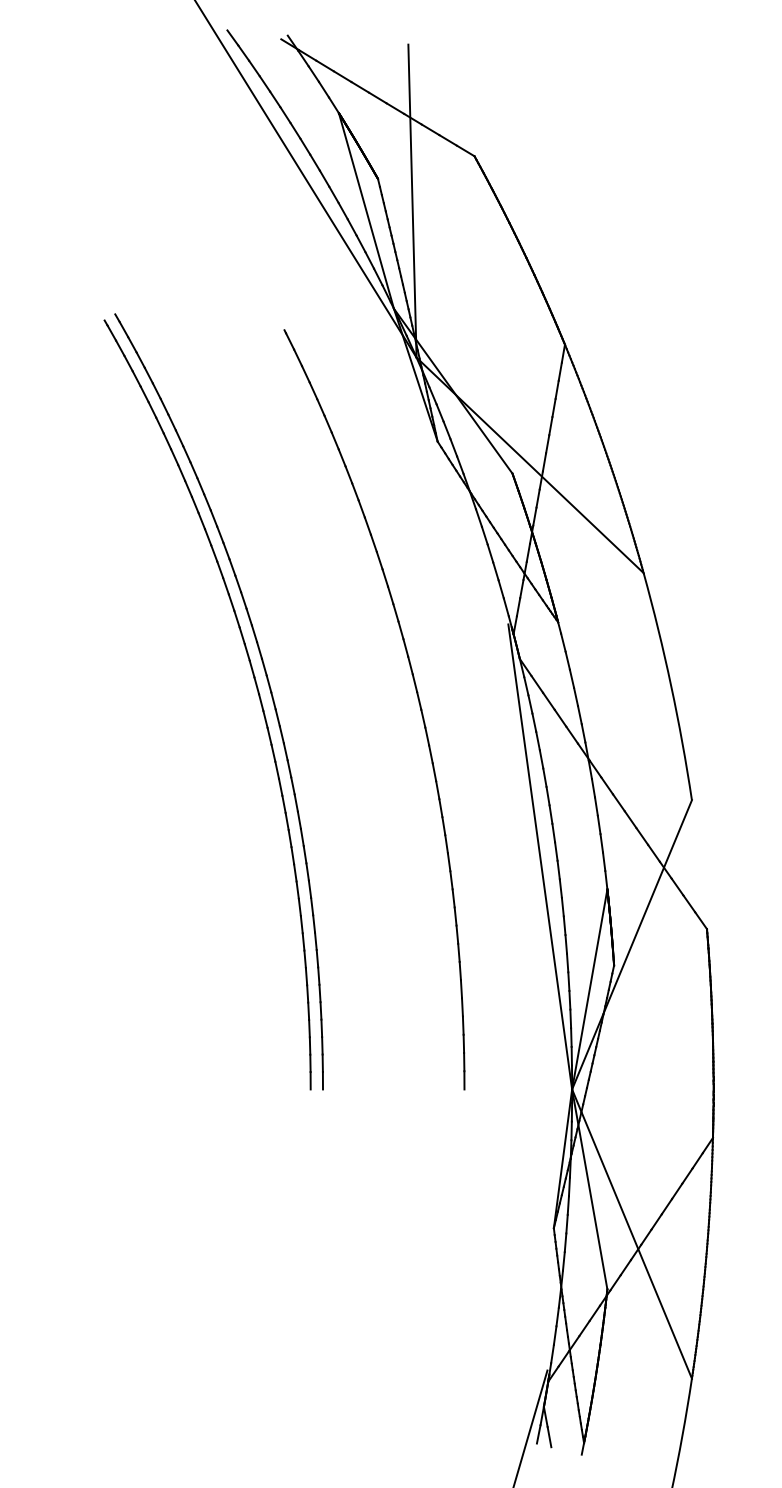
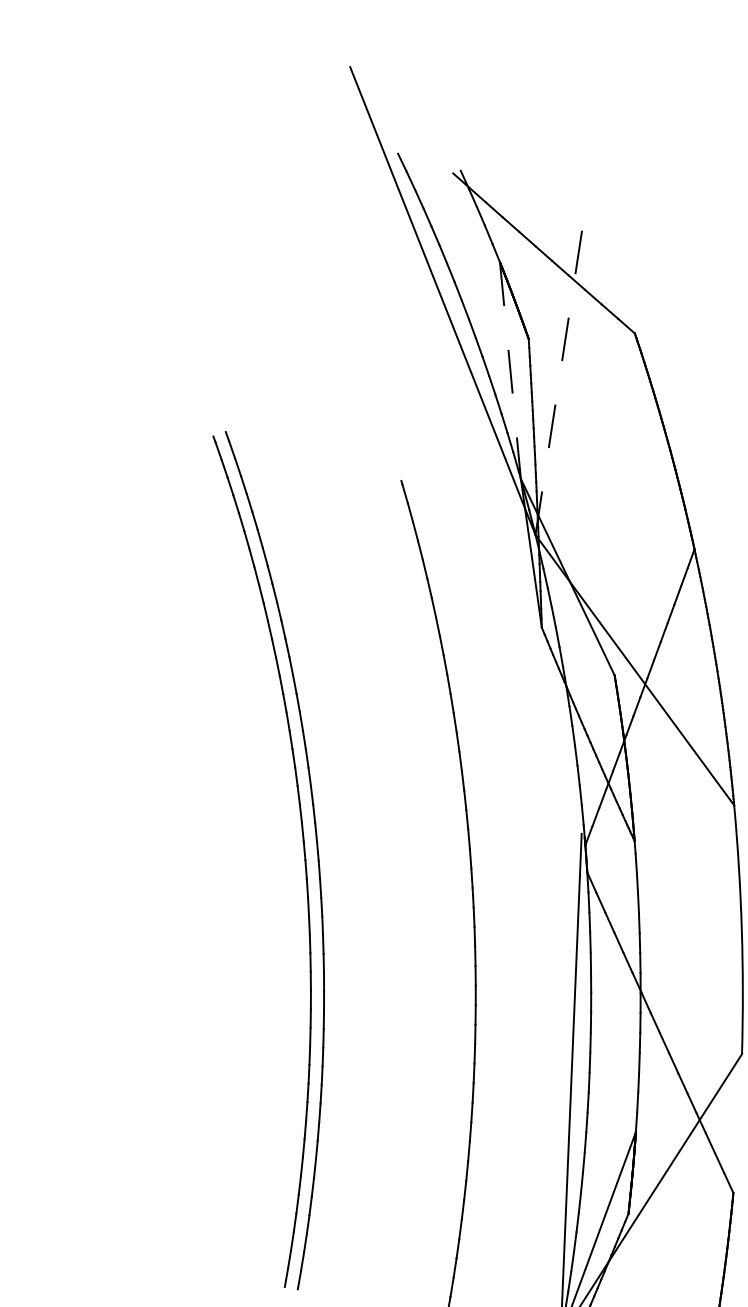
line: (412, 201) -> (560, 369), solid -> dashed
line: (366, 210) -> (510, 370), solid -> dashed

